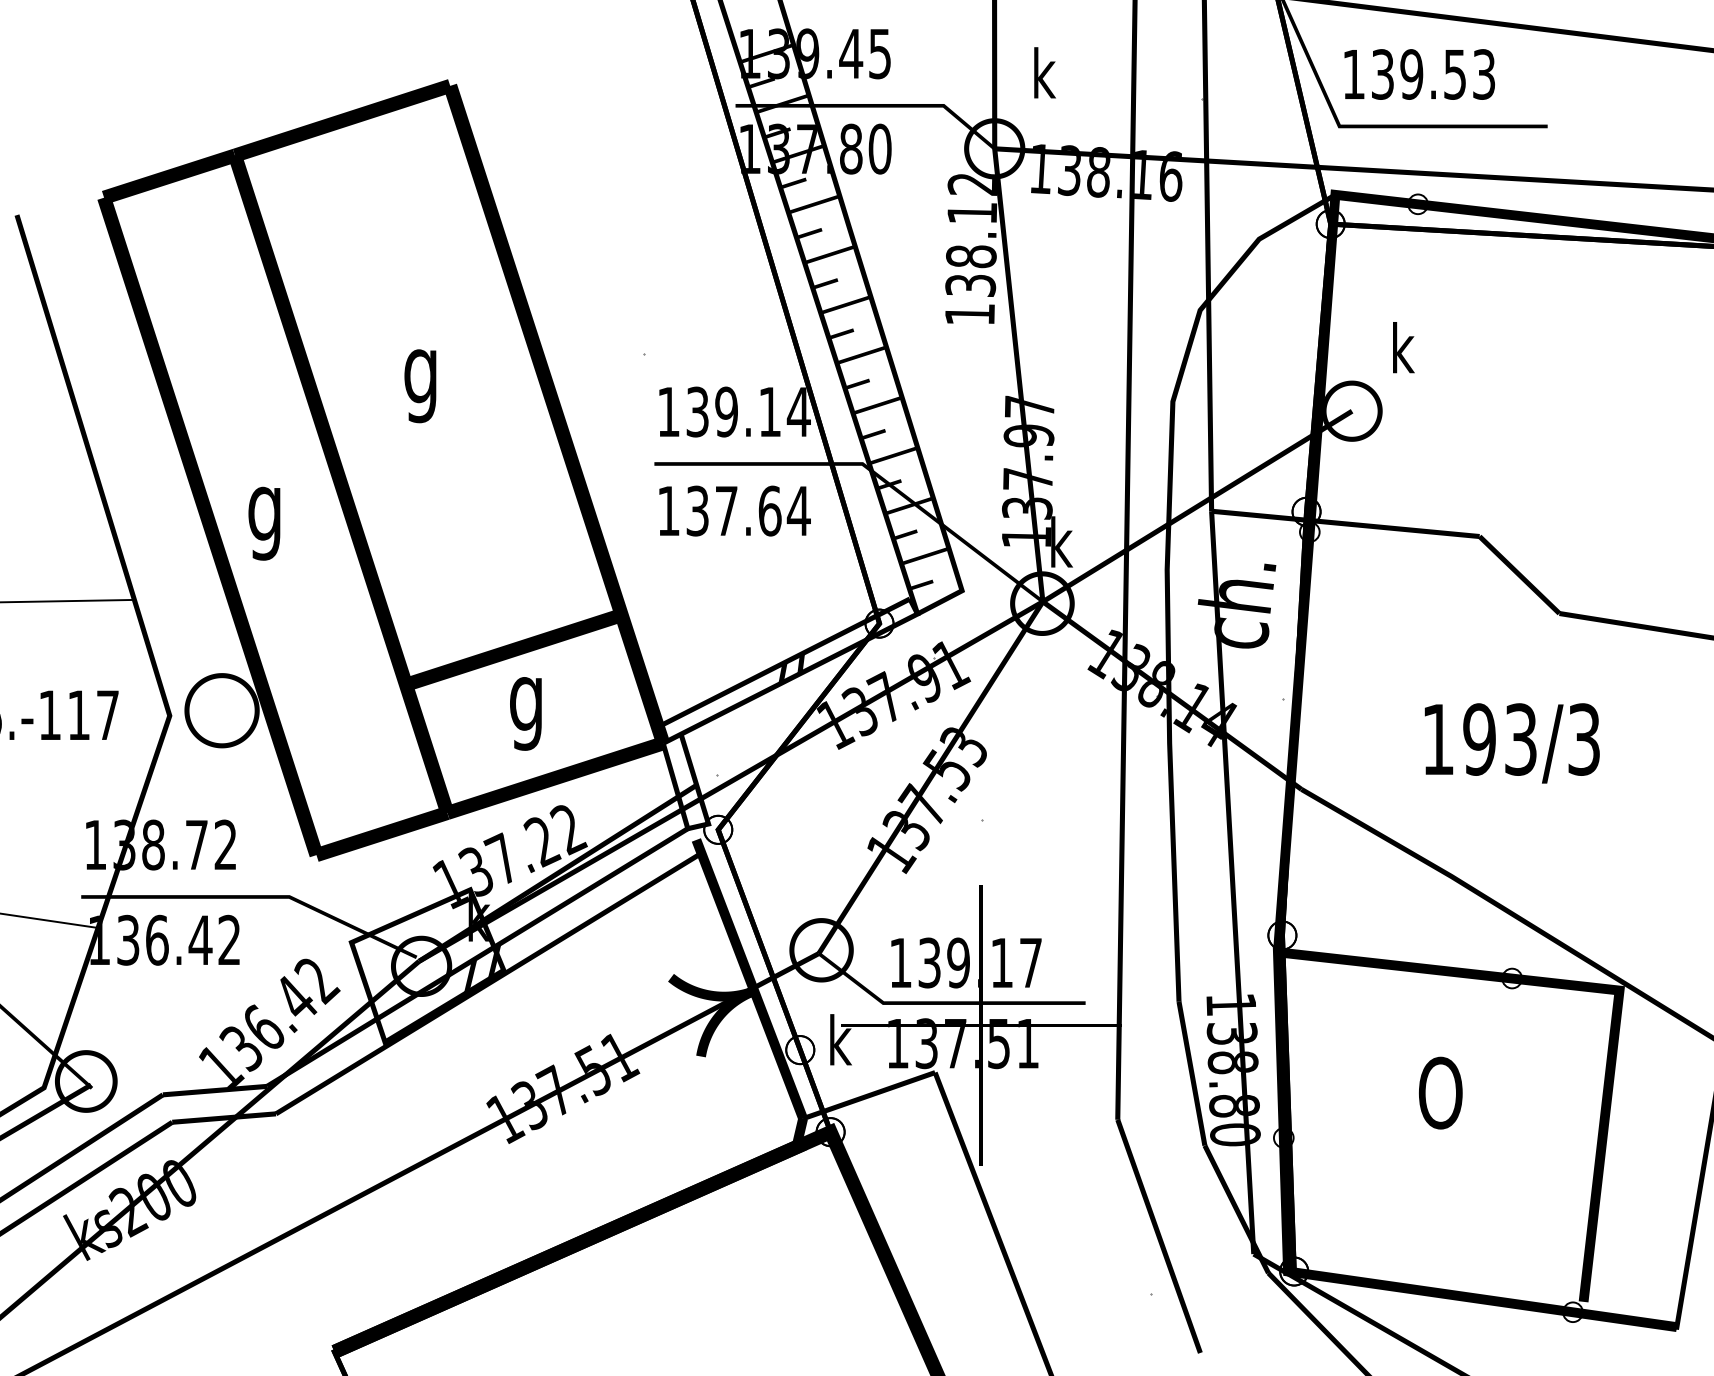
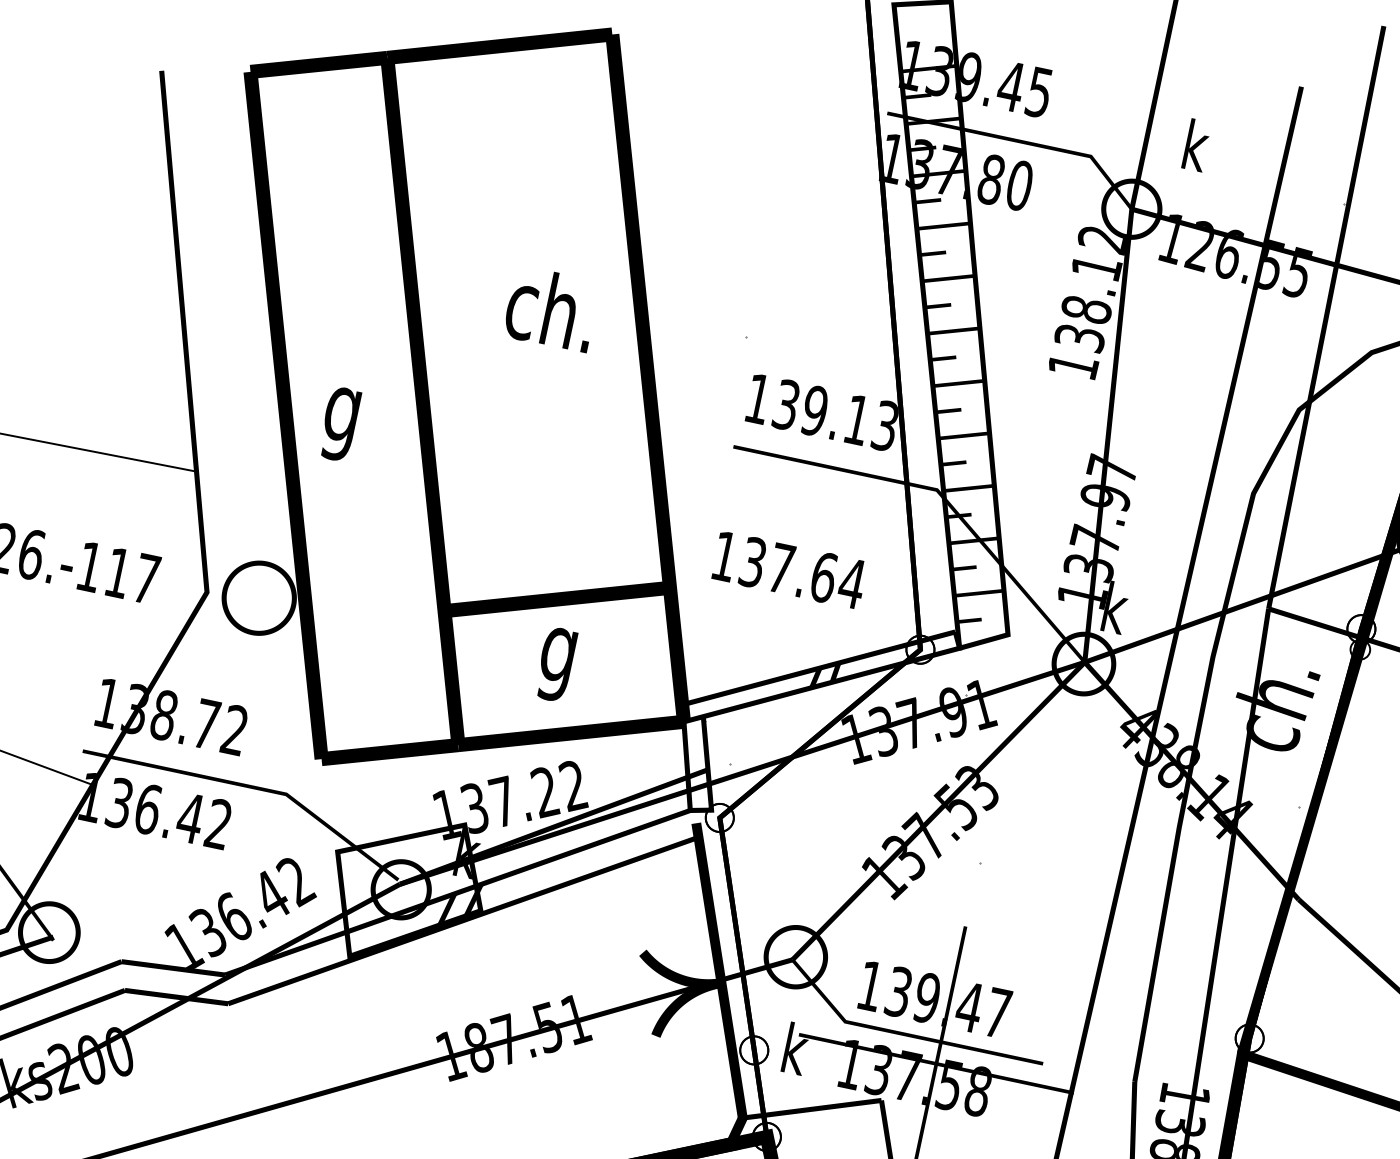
text: (1119, 173) -> (1248, 259), 138.16 -> 126.55
text: (447, 376) -> (549, 318), g -> ch.
text: (798, 411) -> (885, 425), 139.14 -> 139.13
text: (734, 510) -> (789, 569), moved
text: (1104, 654) -> (1134, 726), 138.14 -> 438.14
text: (1001, 962) -> (969, 1006), 139.17 -> 139.47
text: (1027, 1043) -> (977, 1091), 137.51 -> 137.58
text: (529, 1105) -> (477, 1048), 137.51 -> 187.51

